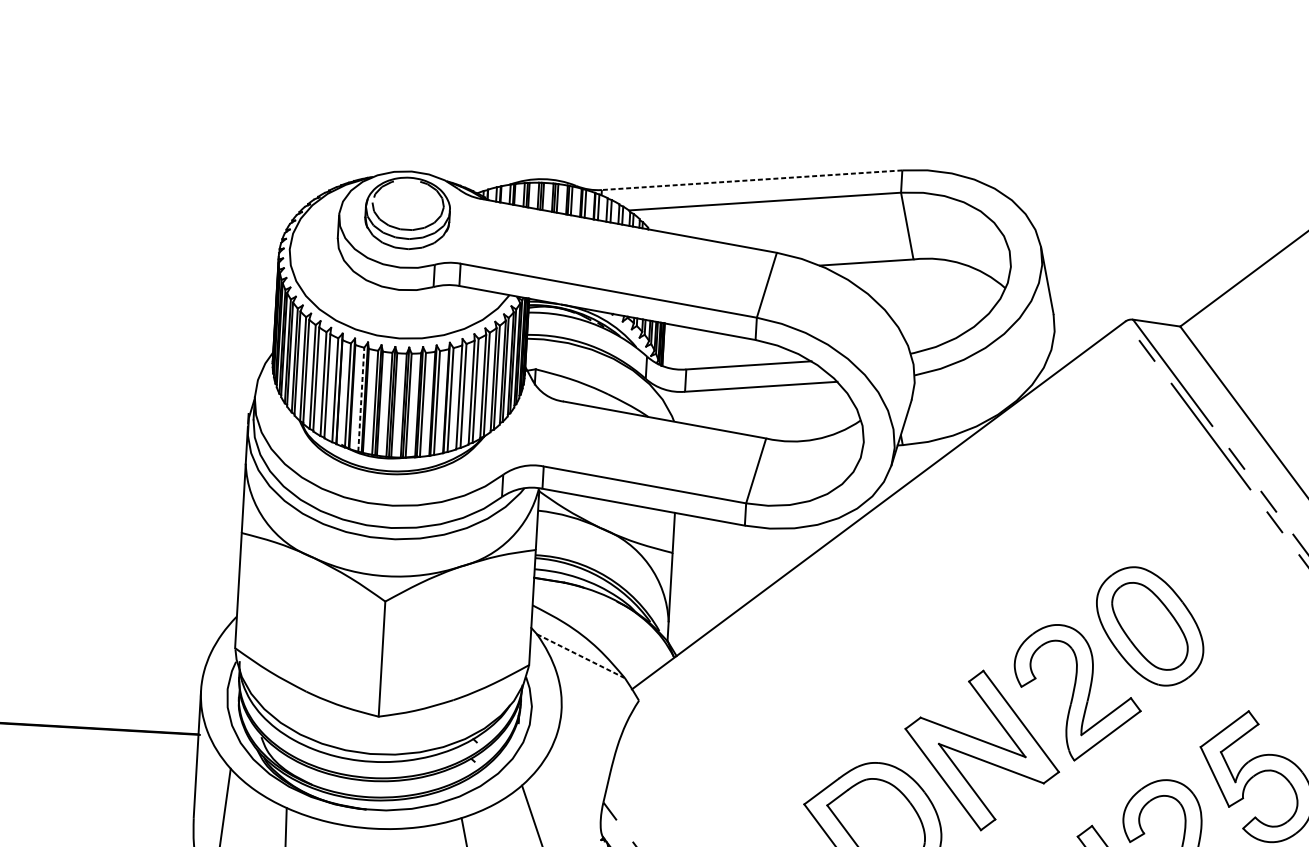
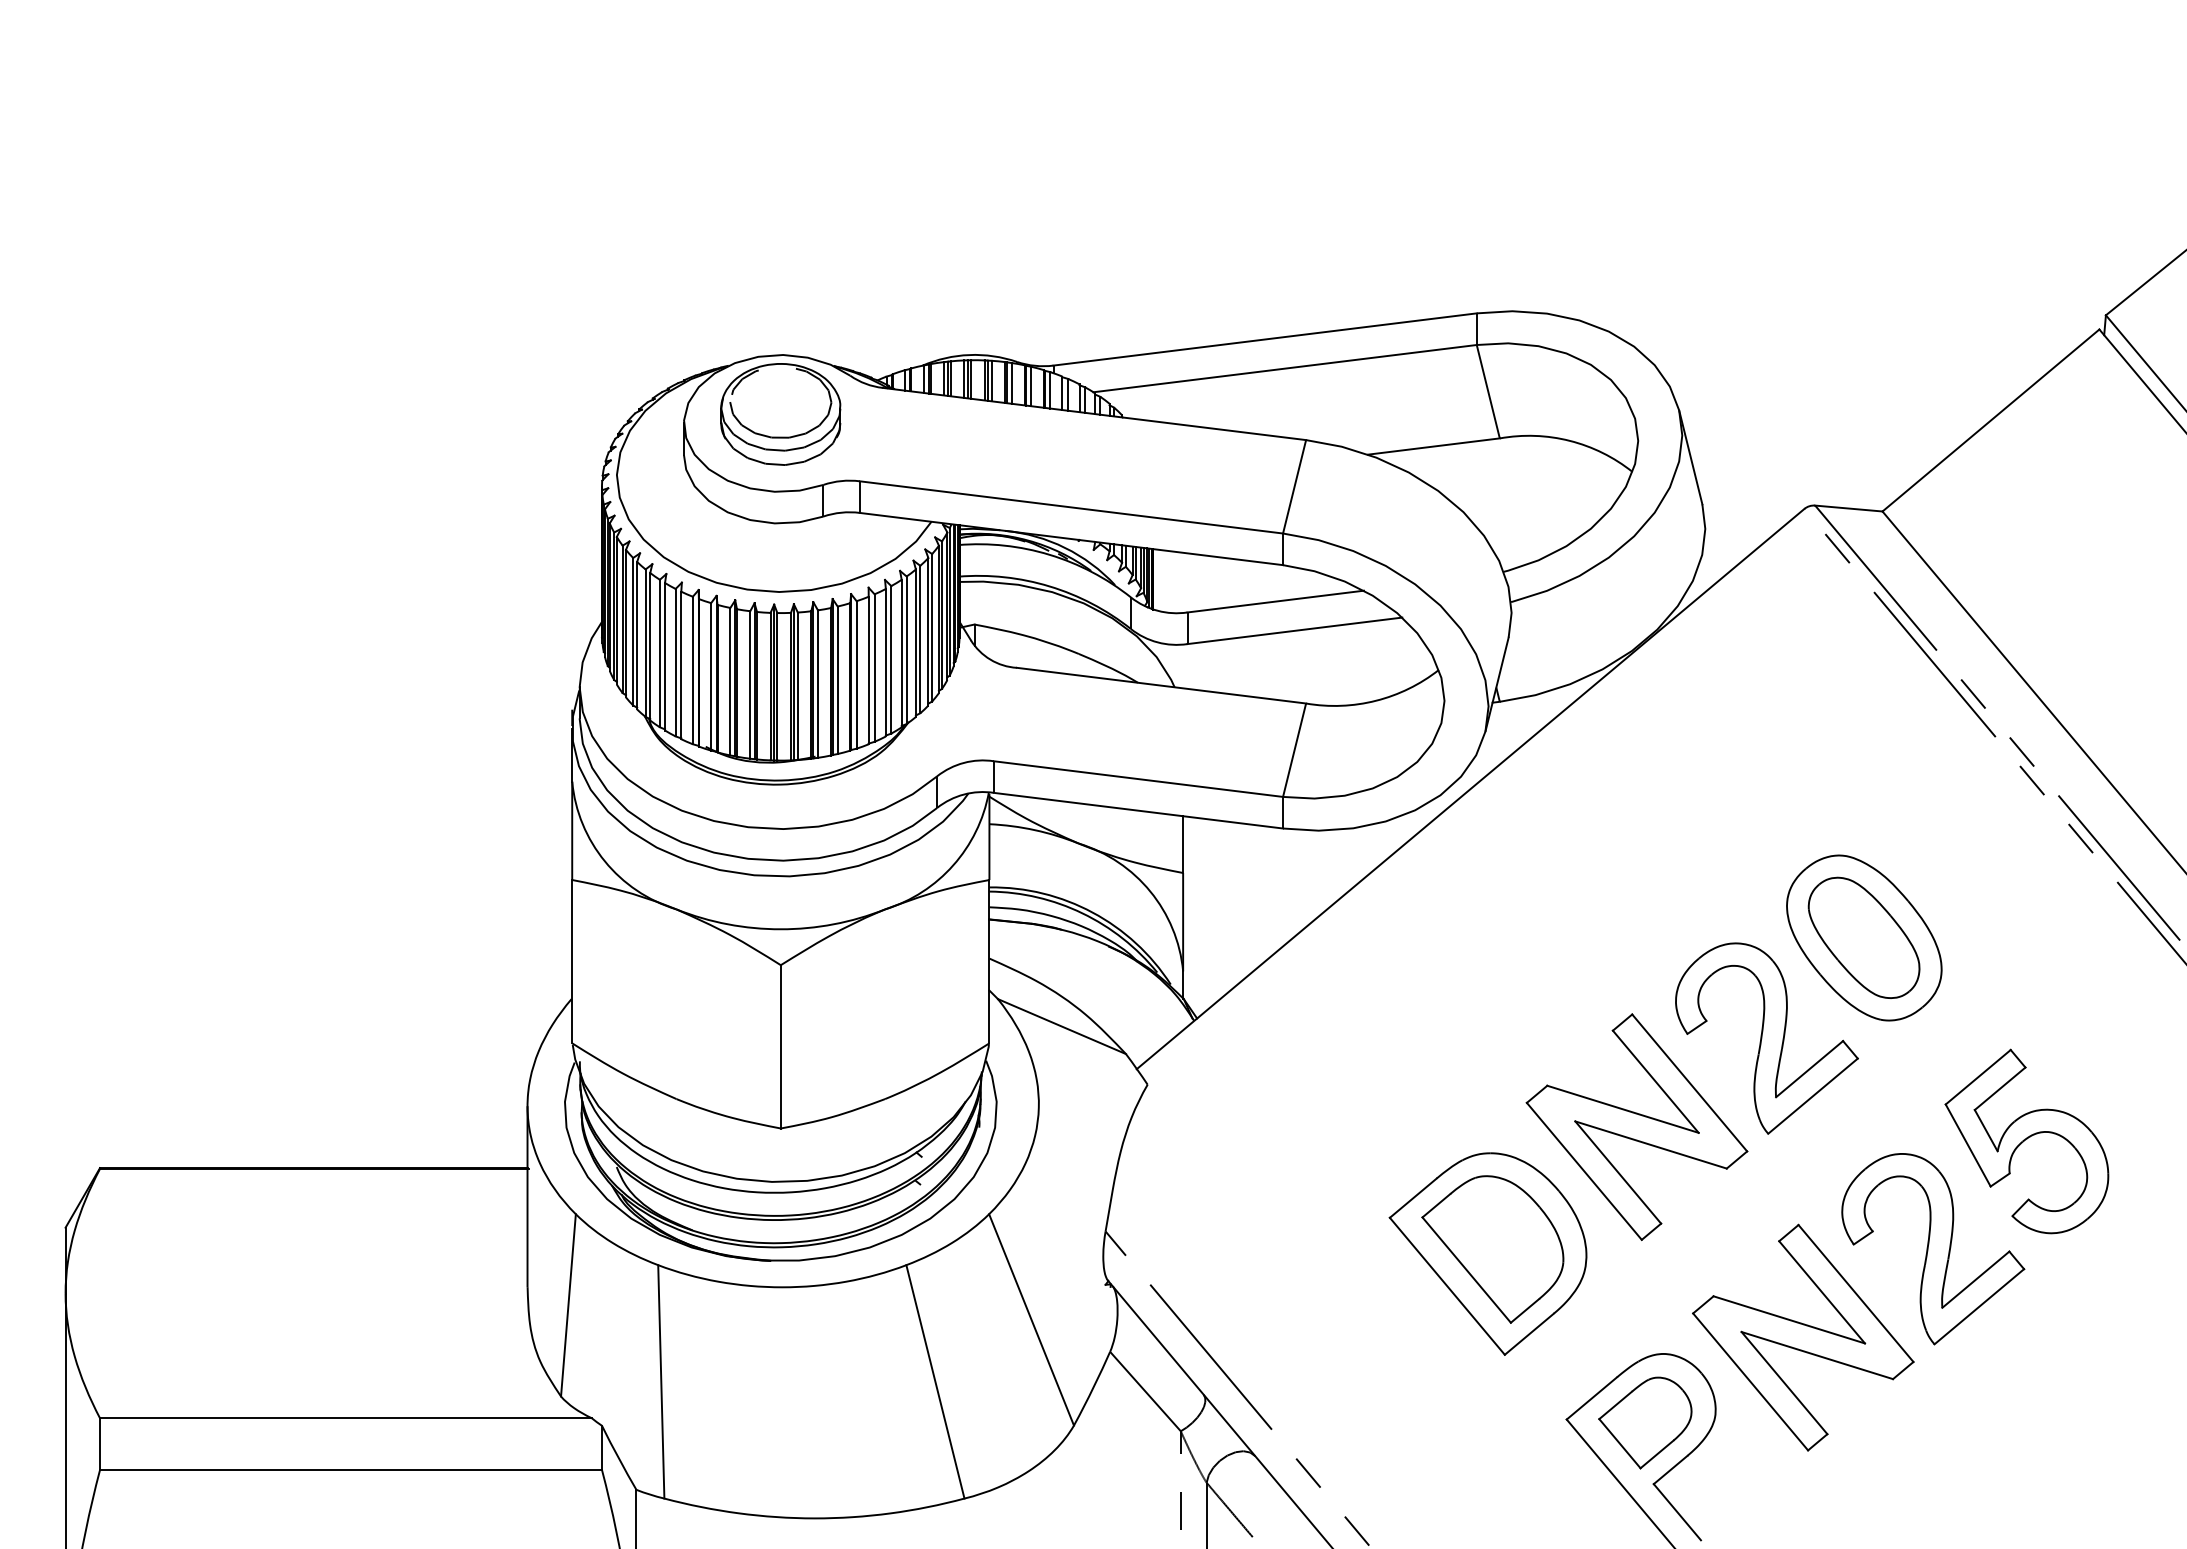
line: (751, 180) -> (1264, 339), dashed -> solid
line: (361, 399) -> (730, 681), dashed -> solid
line: (581, 656) -> (1062, 1026), dashed -> solid

